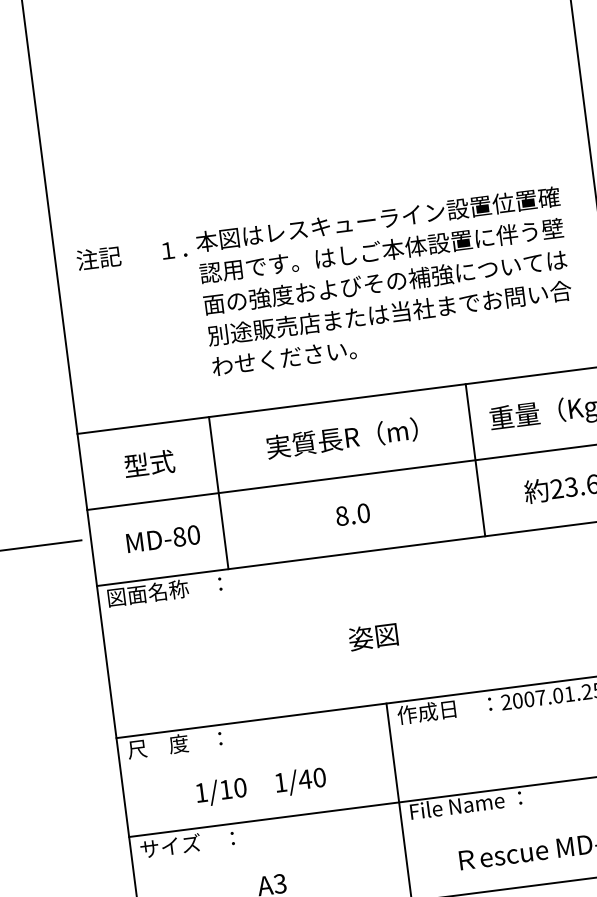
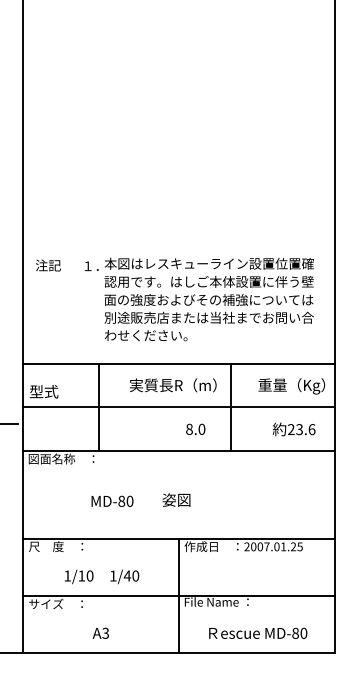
line: (476, 460) -> (231, 407), moved
text: (148, 463) -> (43, 391), moved
text: (352, 513) -> (195, 428), moved
text: (163, 537) -> (112, 500), moved

